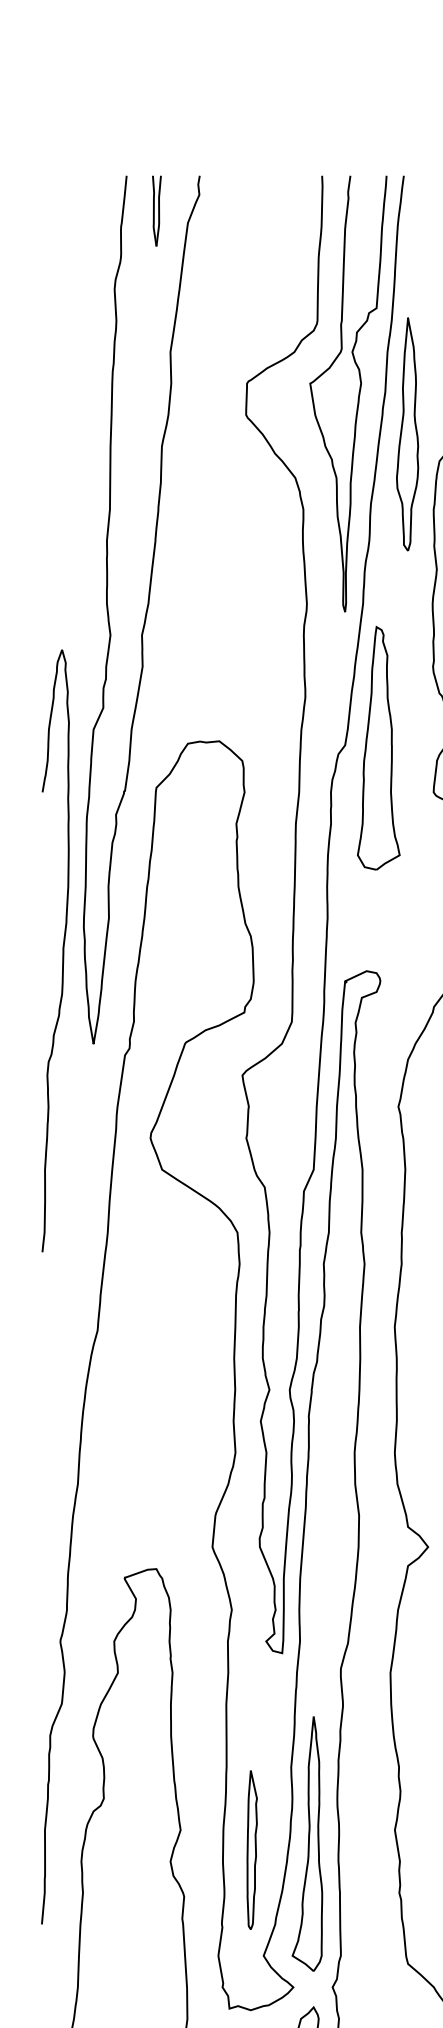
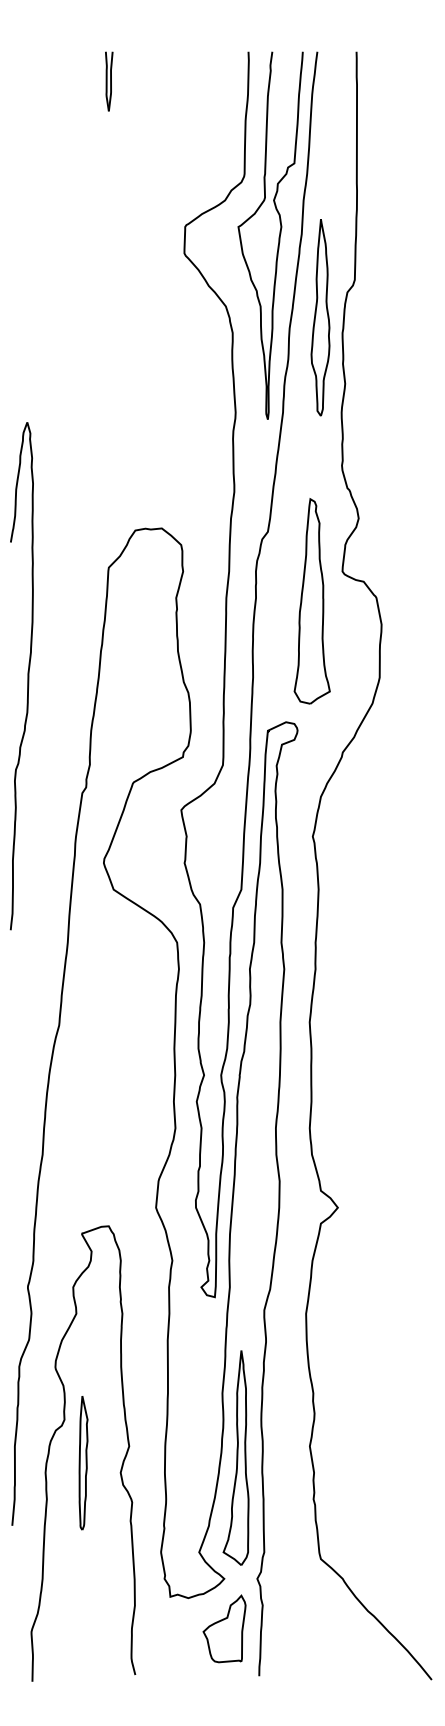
part: (407, 434) -> (320, 317), moved
curve: (145, 610) -> (99, 418), removed
part: (377, 748) -> (311, 601), moved
curve: (62, 951) -> (27, 676), moved
part: (252, 1850) -> (83, 1463), moved

